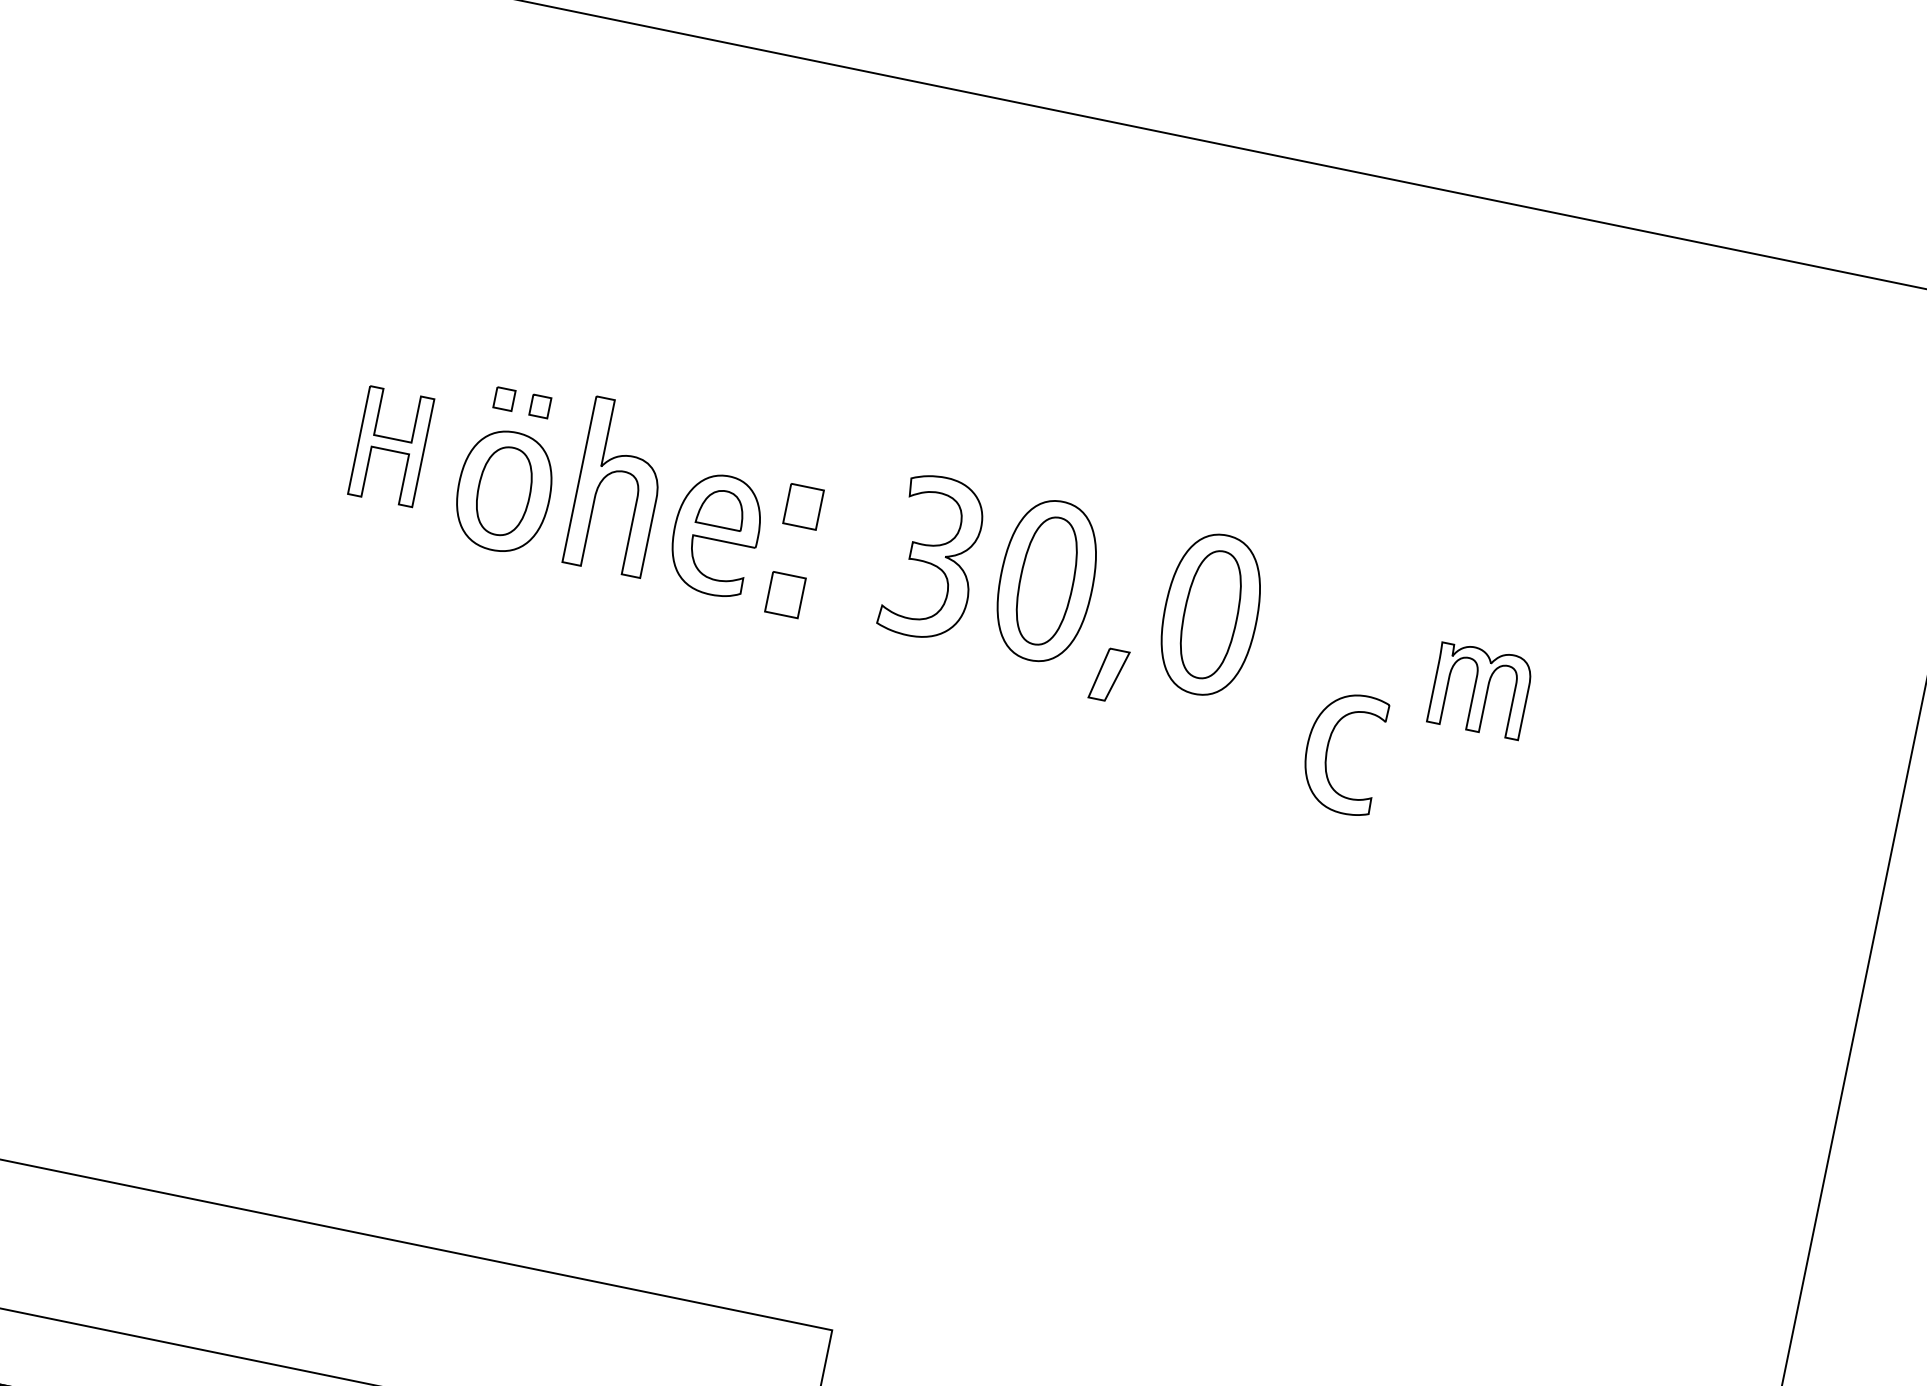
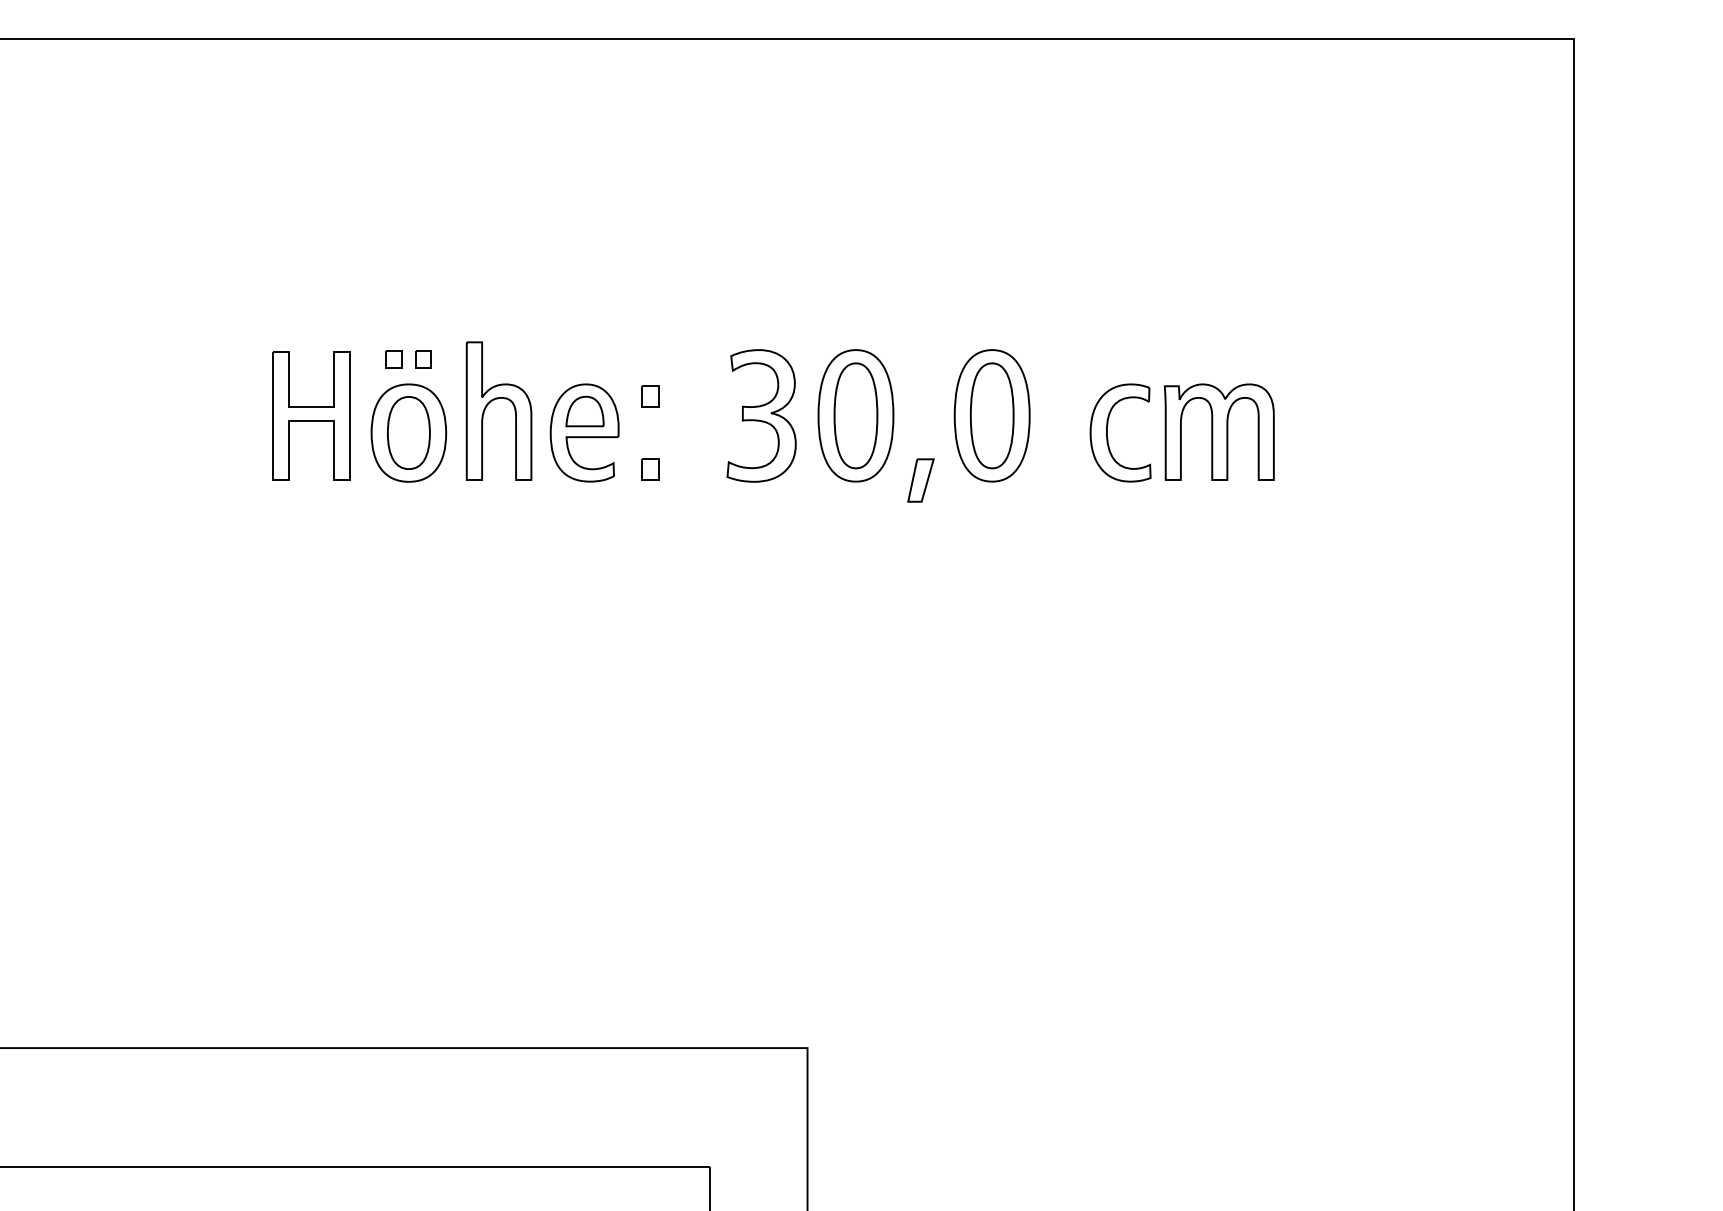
part: (391, 446) -> (311, 415), size x1.43
part: (804, 506) -> (650, 396), size x0.62
part: (786, 594) -> (650, 469), size x0.62
part: (1480, 689) -> (1219, 431), size x1.43
part: (1328, 748) -> (1107, 432), moved

